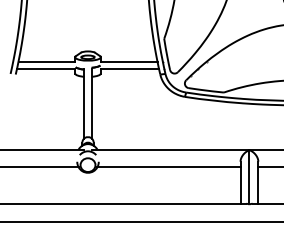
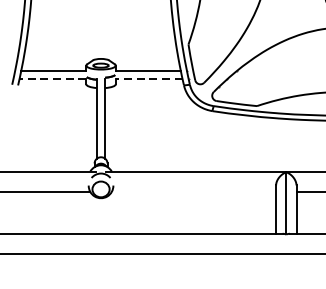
line: (45, 69) -> (52, 79), solid -> dashed
line: (129, 69) -> (148, 79), solid -> dashed
line: (168, 167) -> (193, 192), removed

